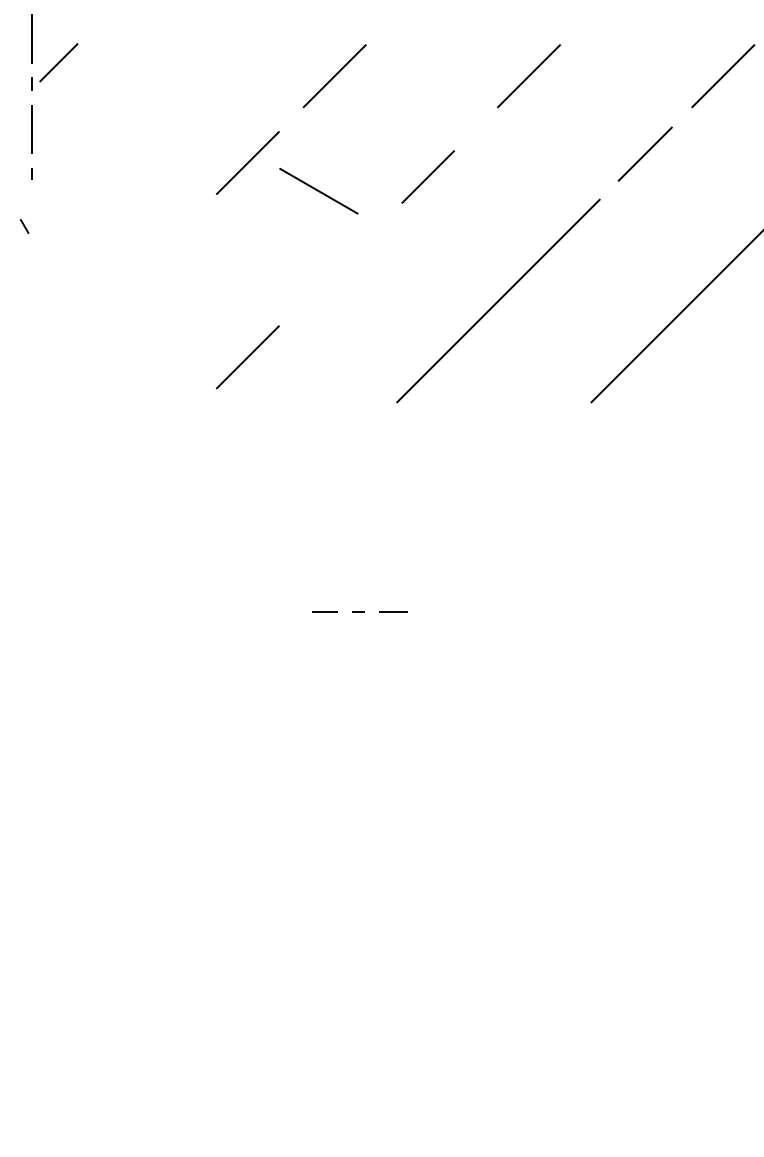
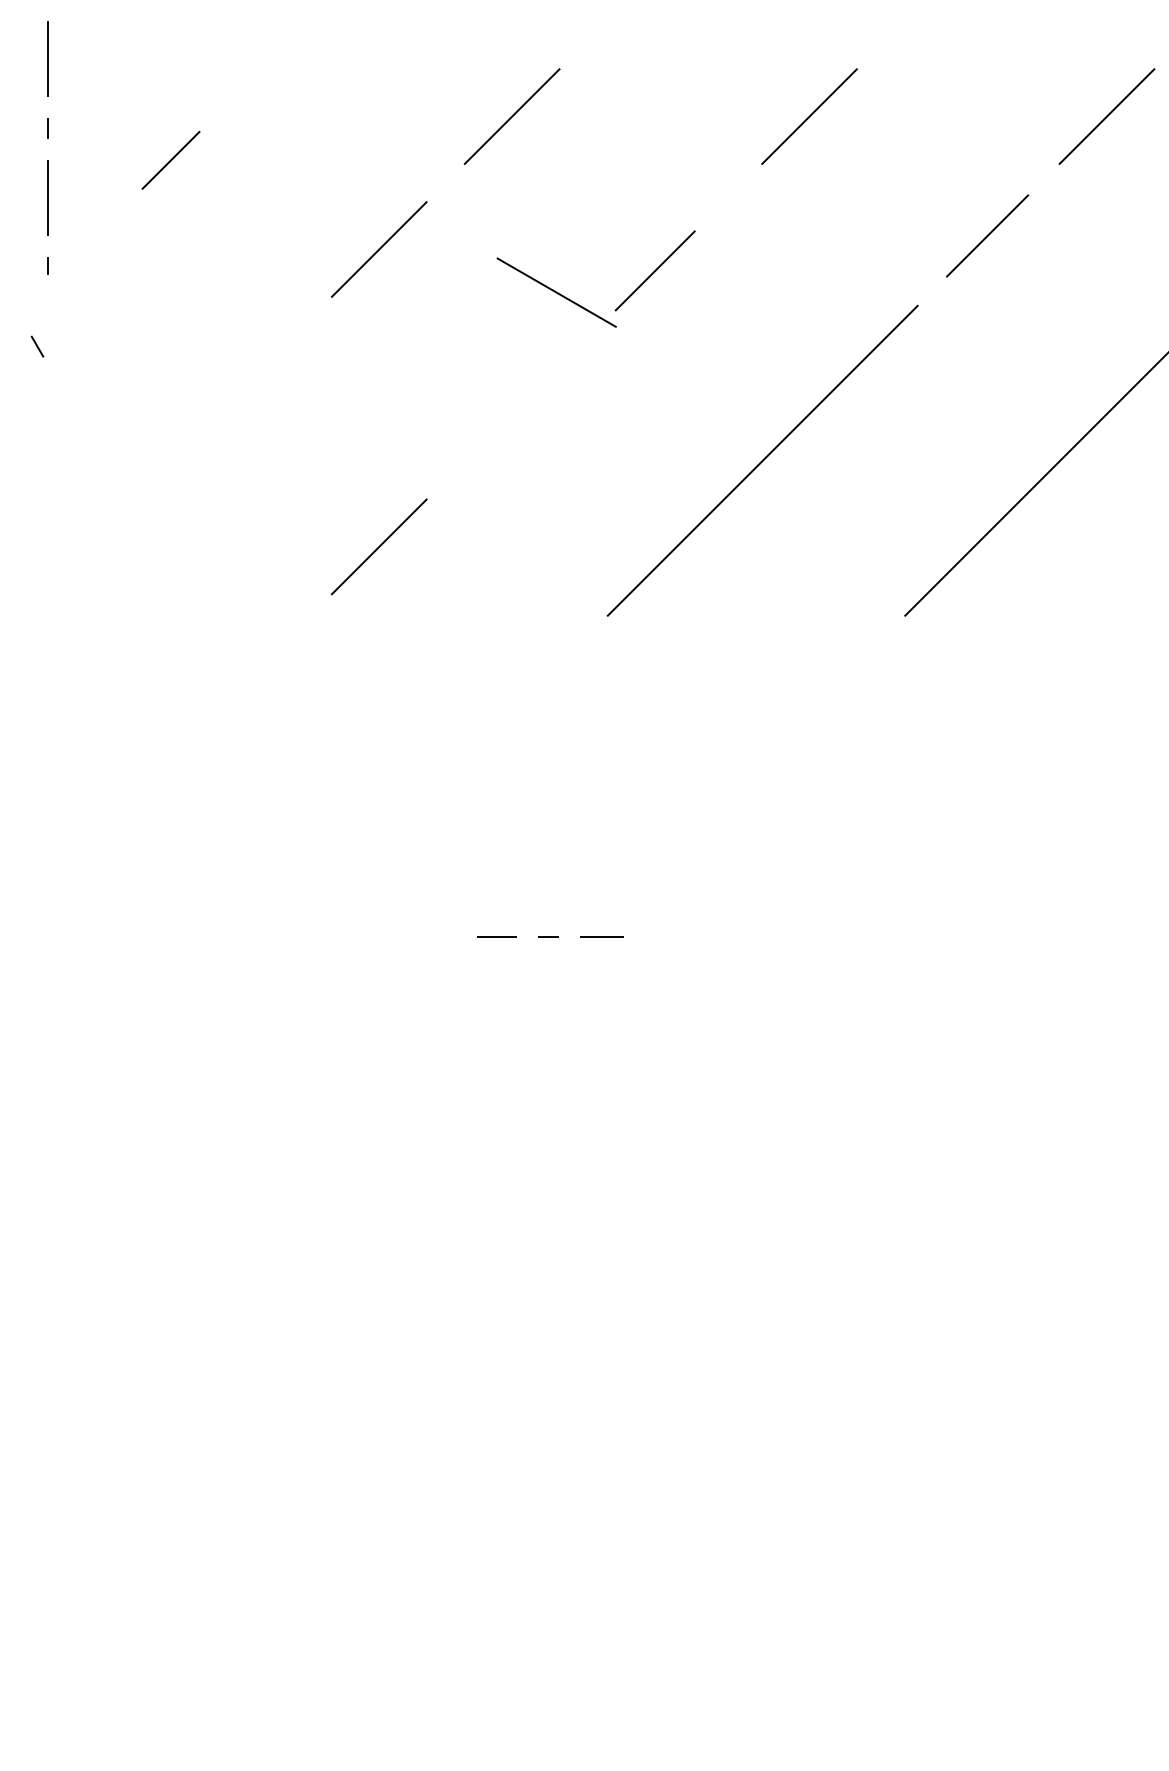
line: (58, 62) -> (170, 159), moved
line: (318, 191) -> (556, 293), moved

